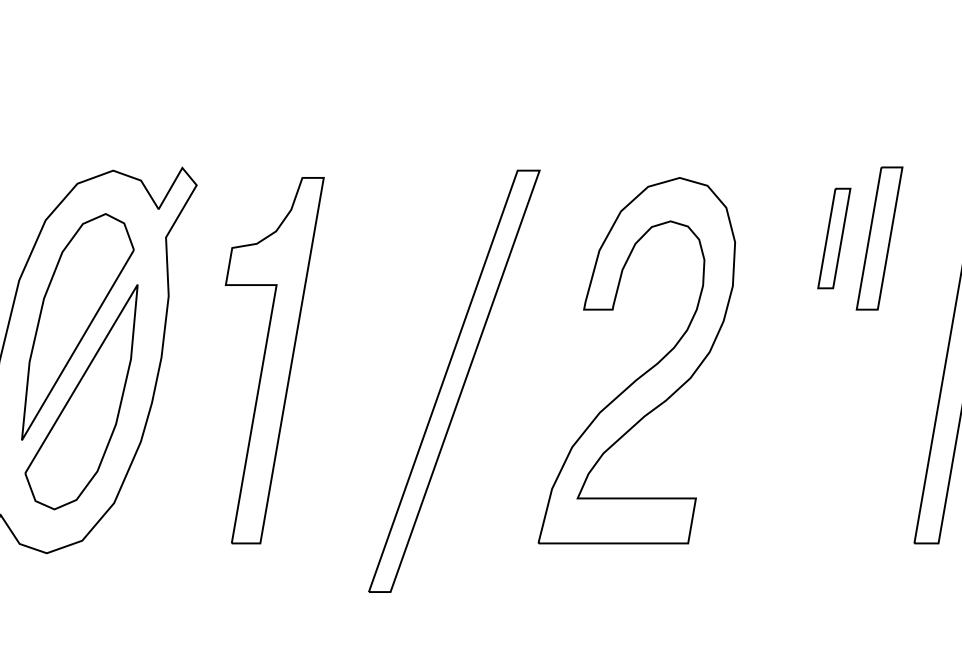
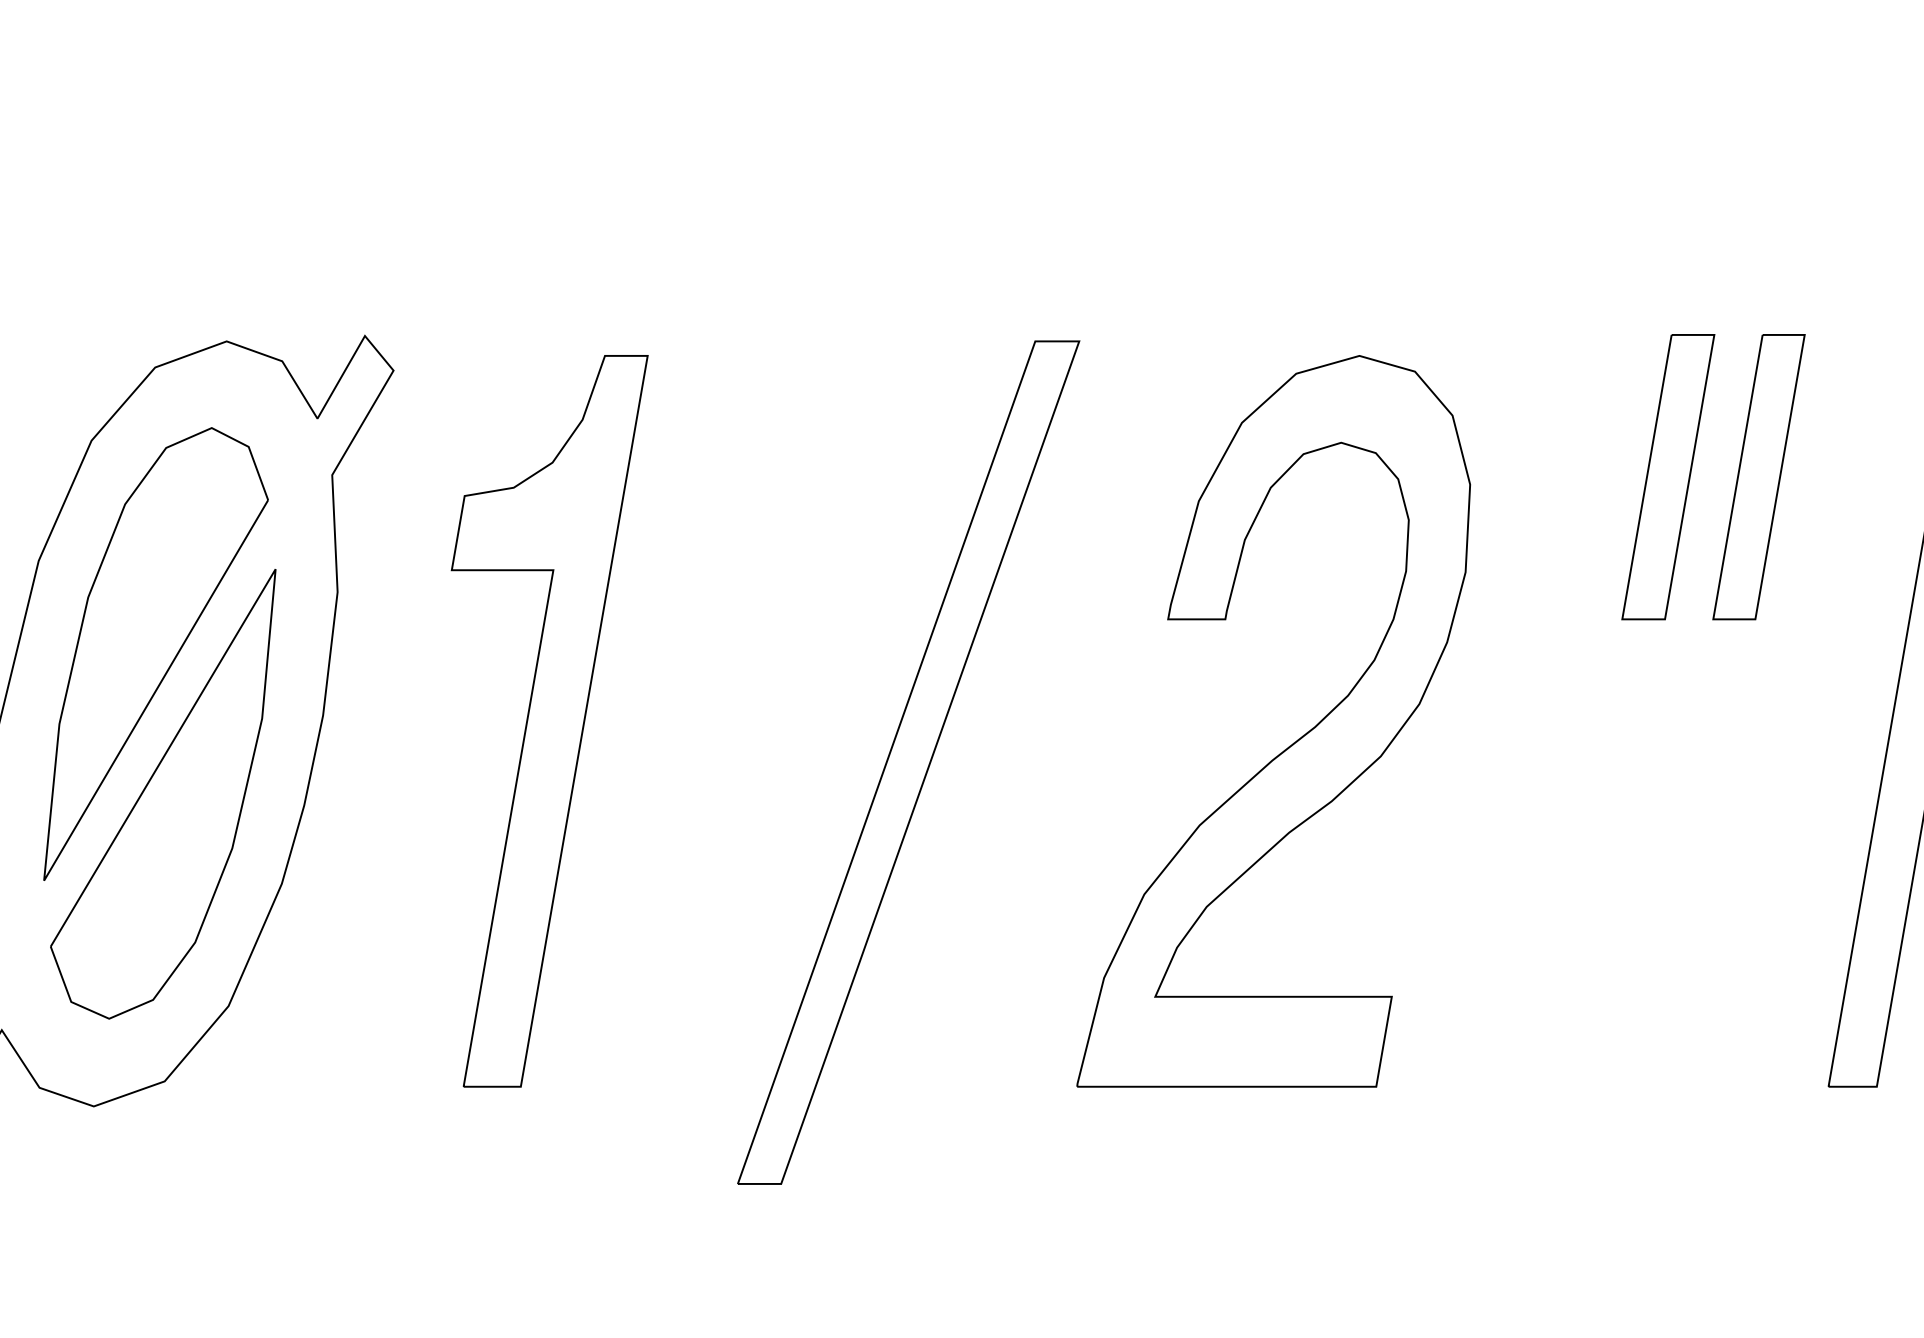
part: (834, 238) -> (1668, 477), size x1.43

